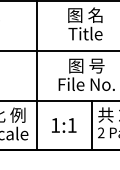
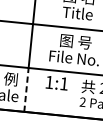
line: (36, 125) -> (26, 89), solid -> dashed
text: (64, 125) -> (57, 83), moved
line: (92, 125) -> (75, 94), removed

